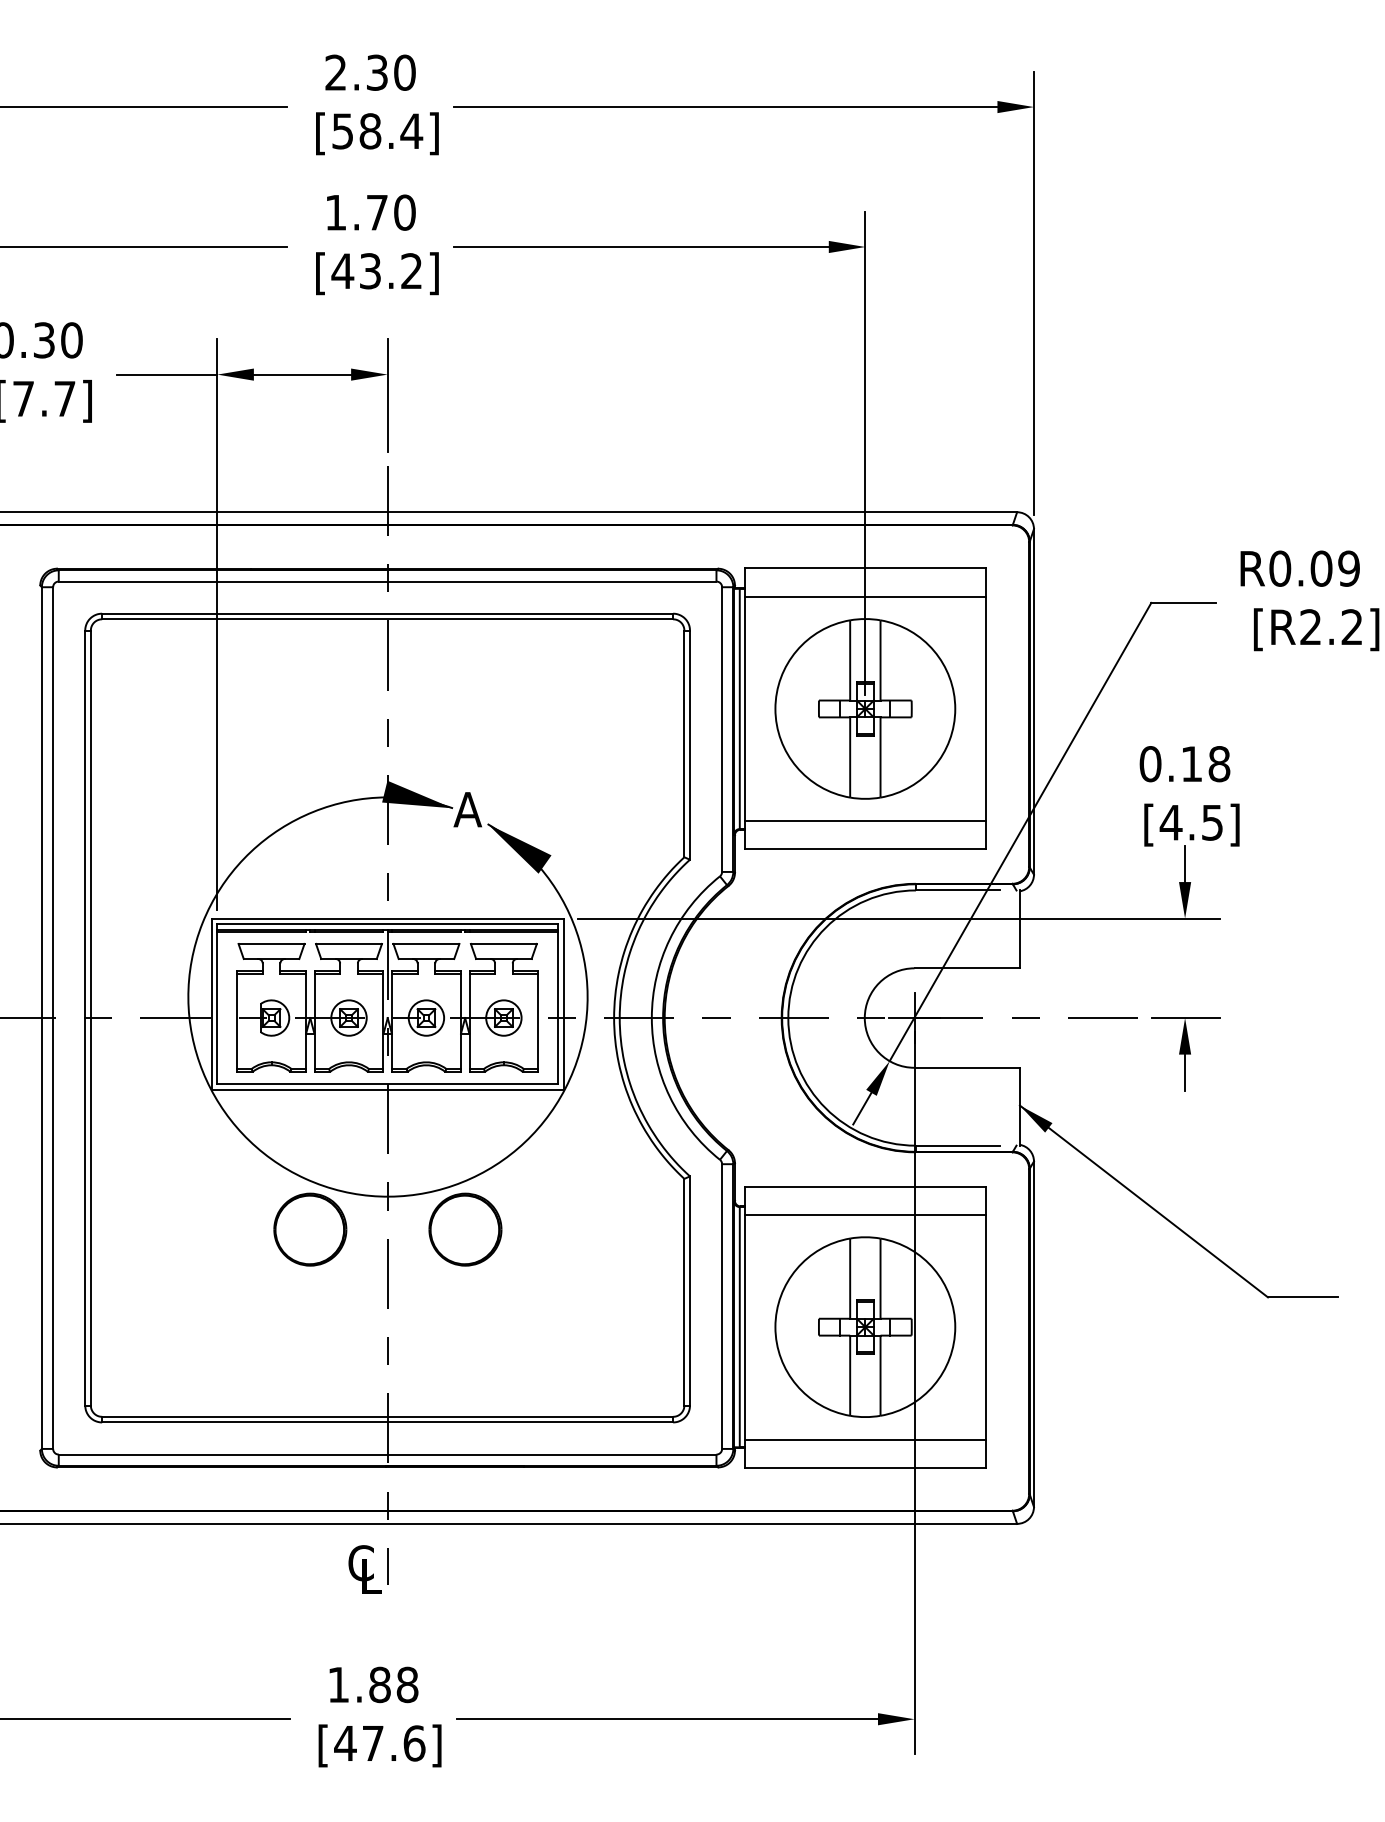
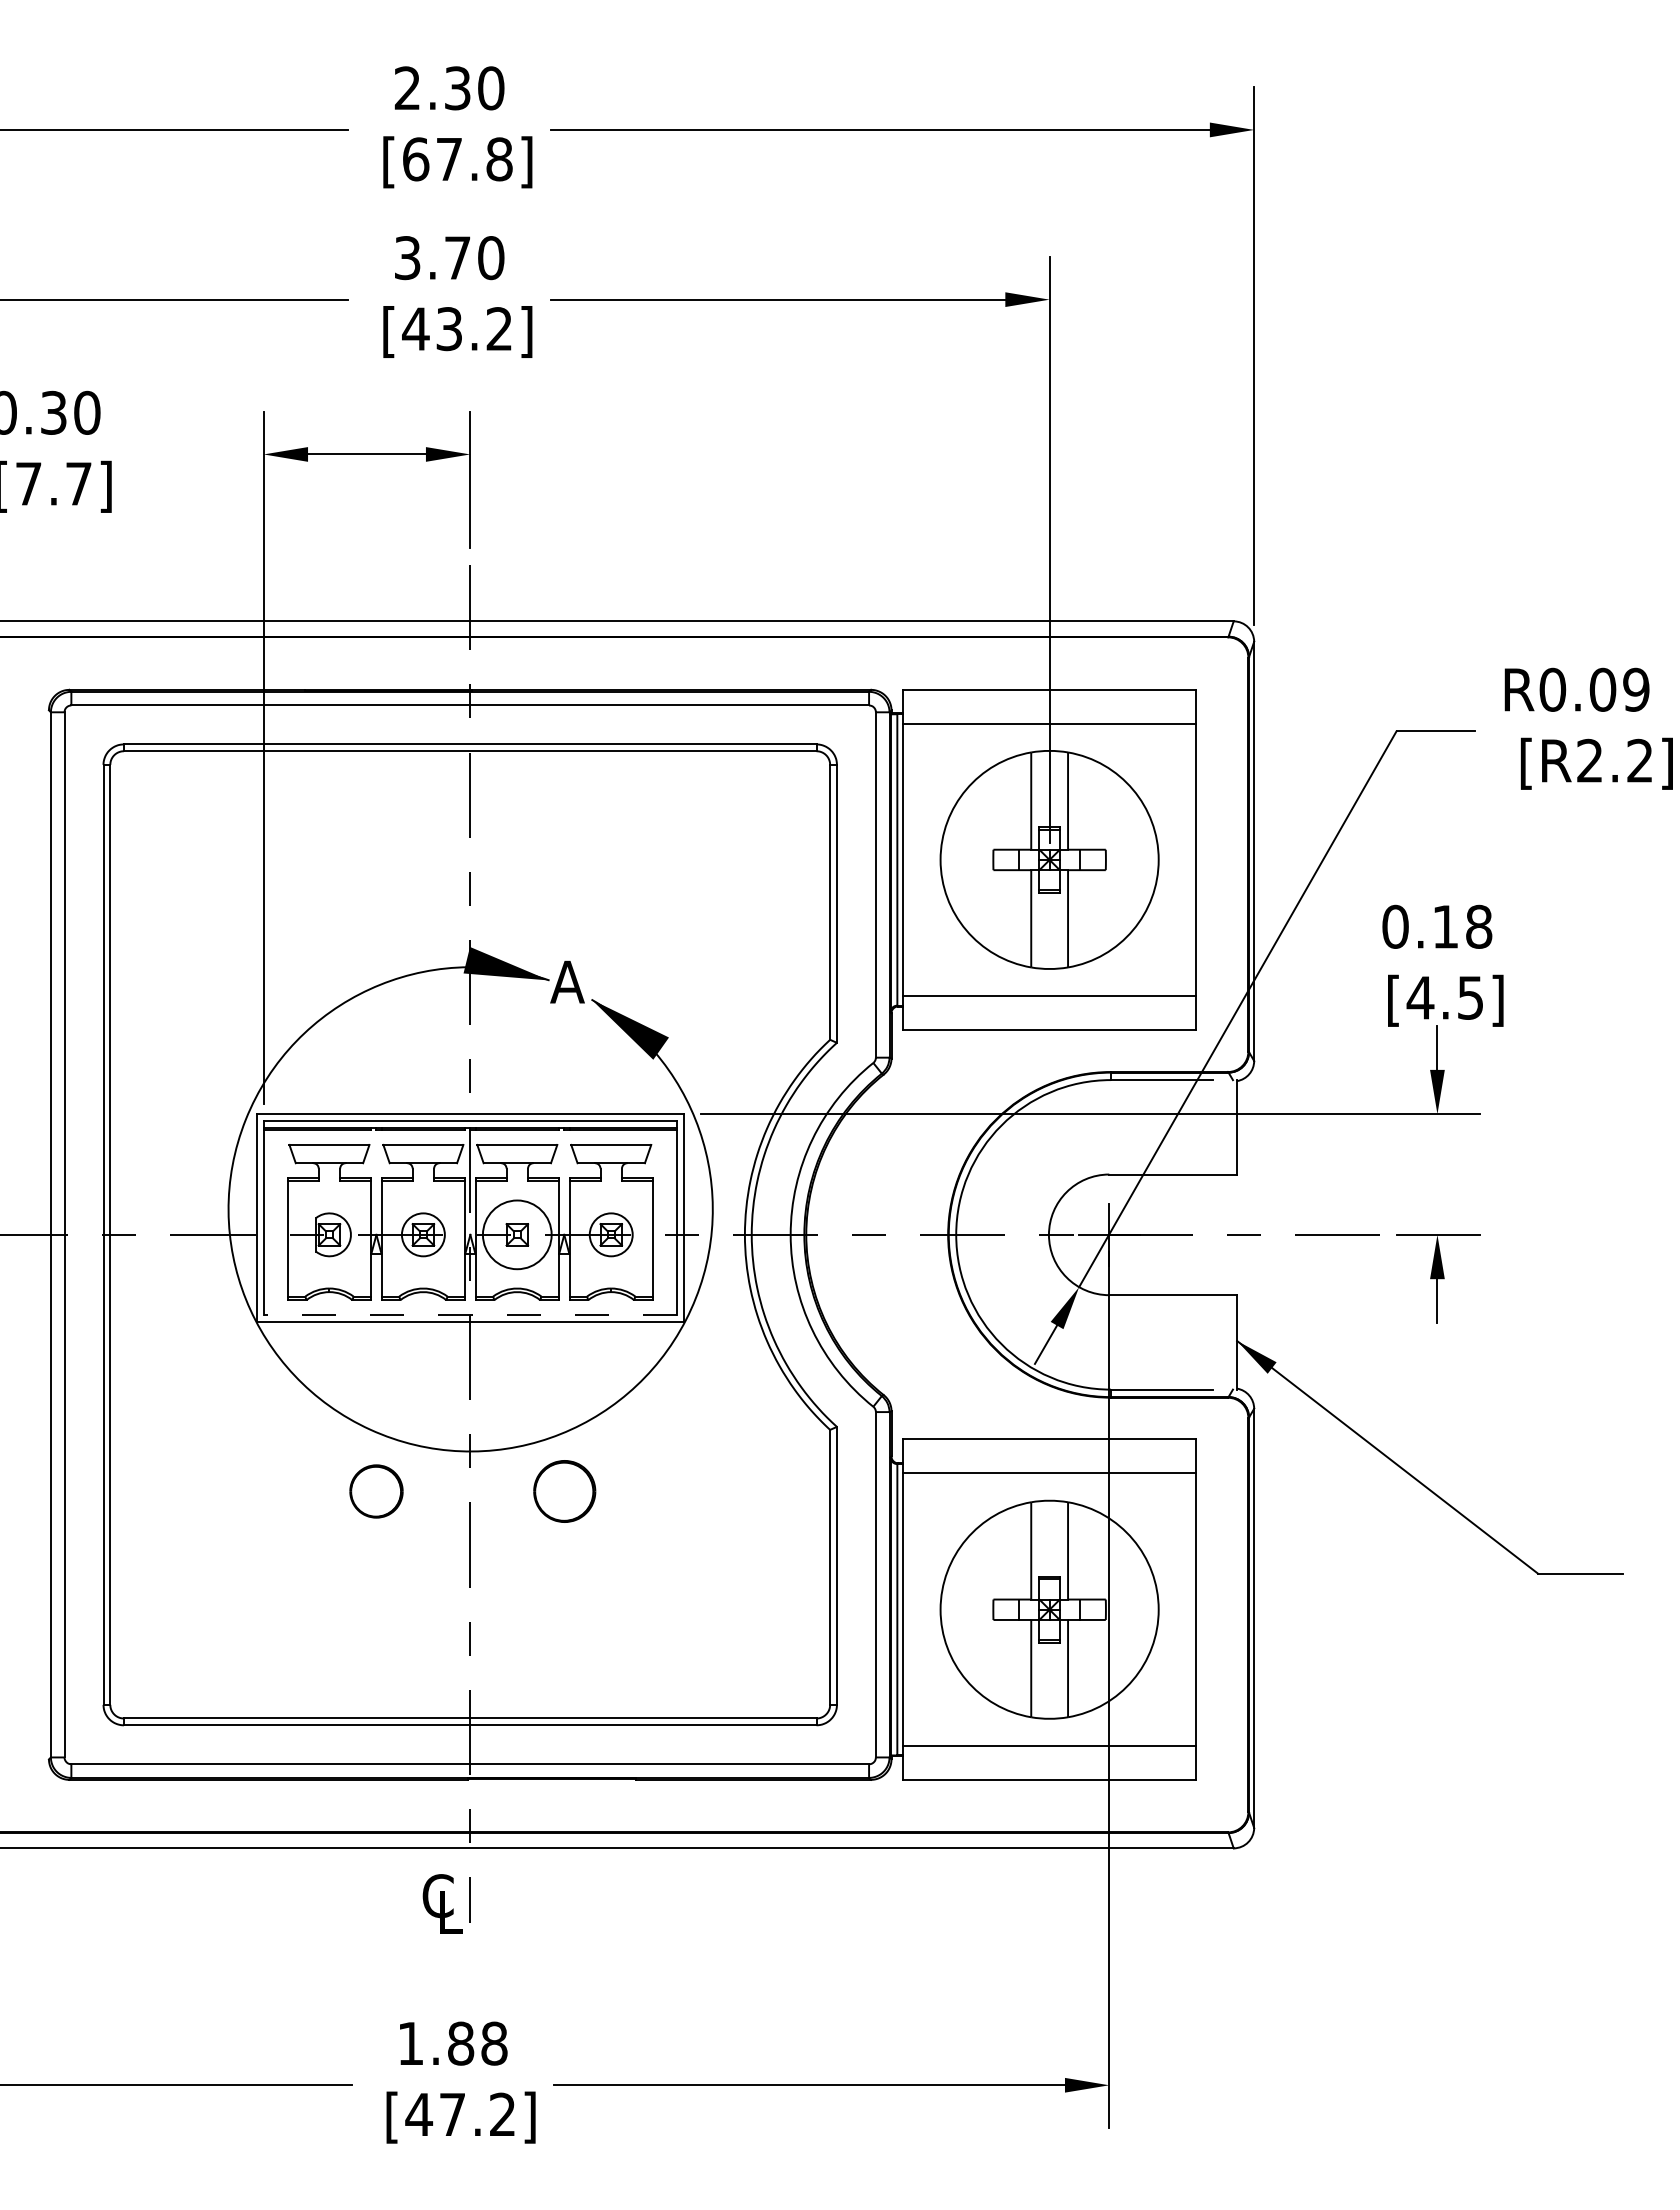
text: (377, 131) -> (458, 159), [58.4] -> [67.8]
text: (335, 213) -> (407, 258), 1.70 -> 3.70
line: (166, 374) -> (202, 454), removed
circle: (425, 1017) -> (516, 1234), size x1.6
line: (387, 1084) -> (470, 1315), solid -> dashed
part: (310, 1229) -> (376, 1491), size x0.6
part: (465, 1229) -> (564, 1491), size x0.7
text: (414, 1743) -> (502, 2114), [47.6] -> [47.2]

